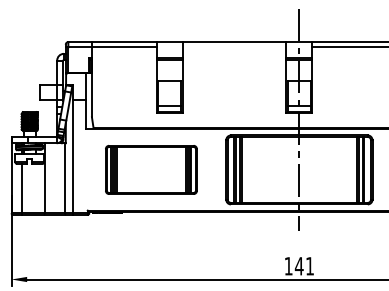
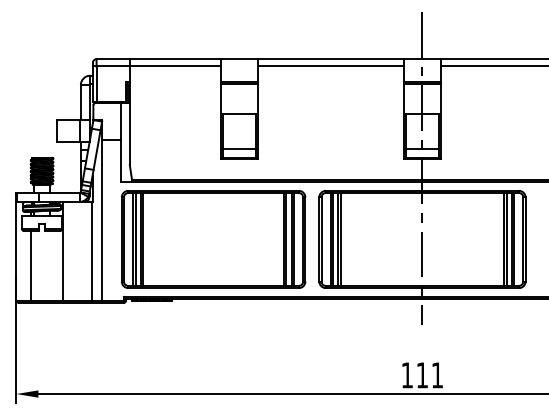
line: (234, 47) -> (330, 66), added
part: (151, 169) -> (213, 239), size x1.43
text: (299, 266) -> (422, 375), 141 -> 111

